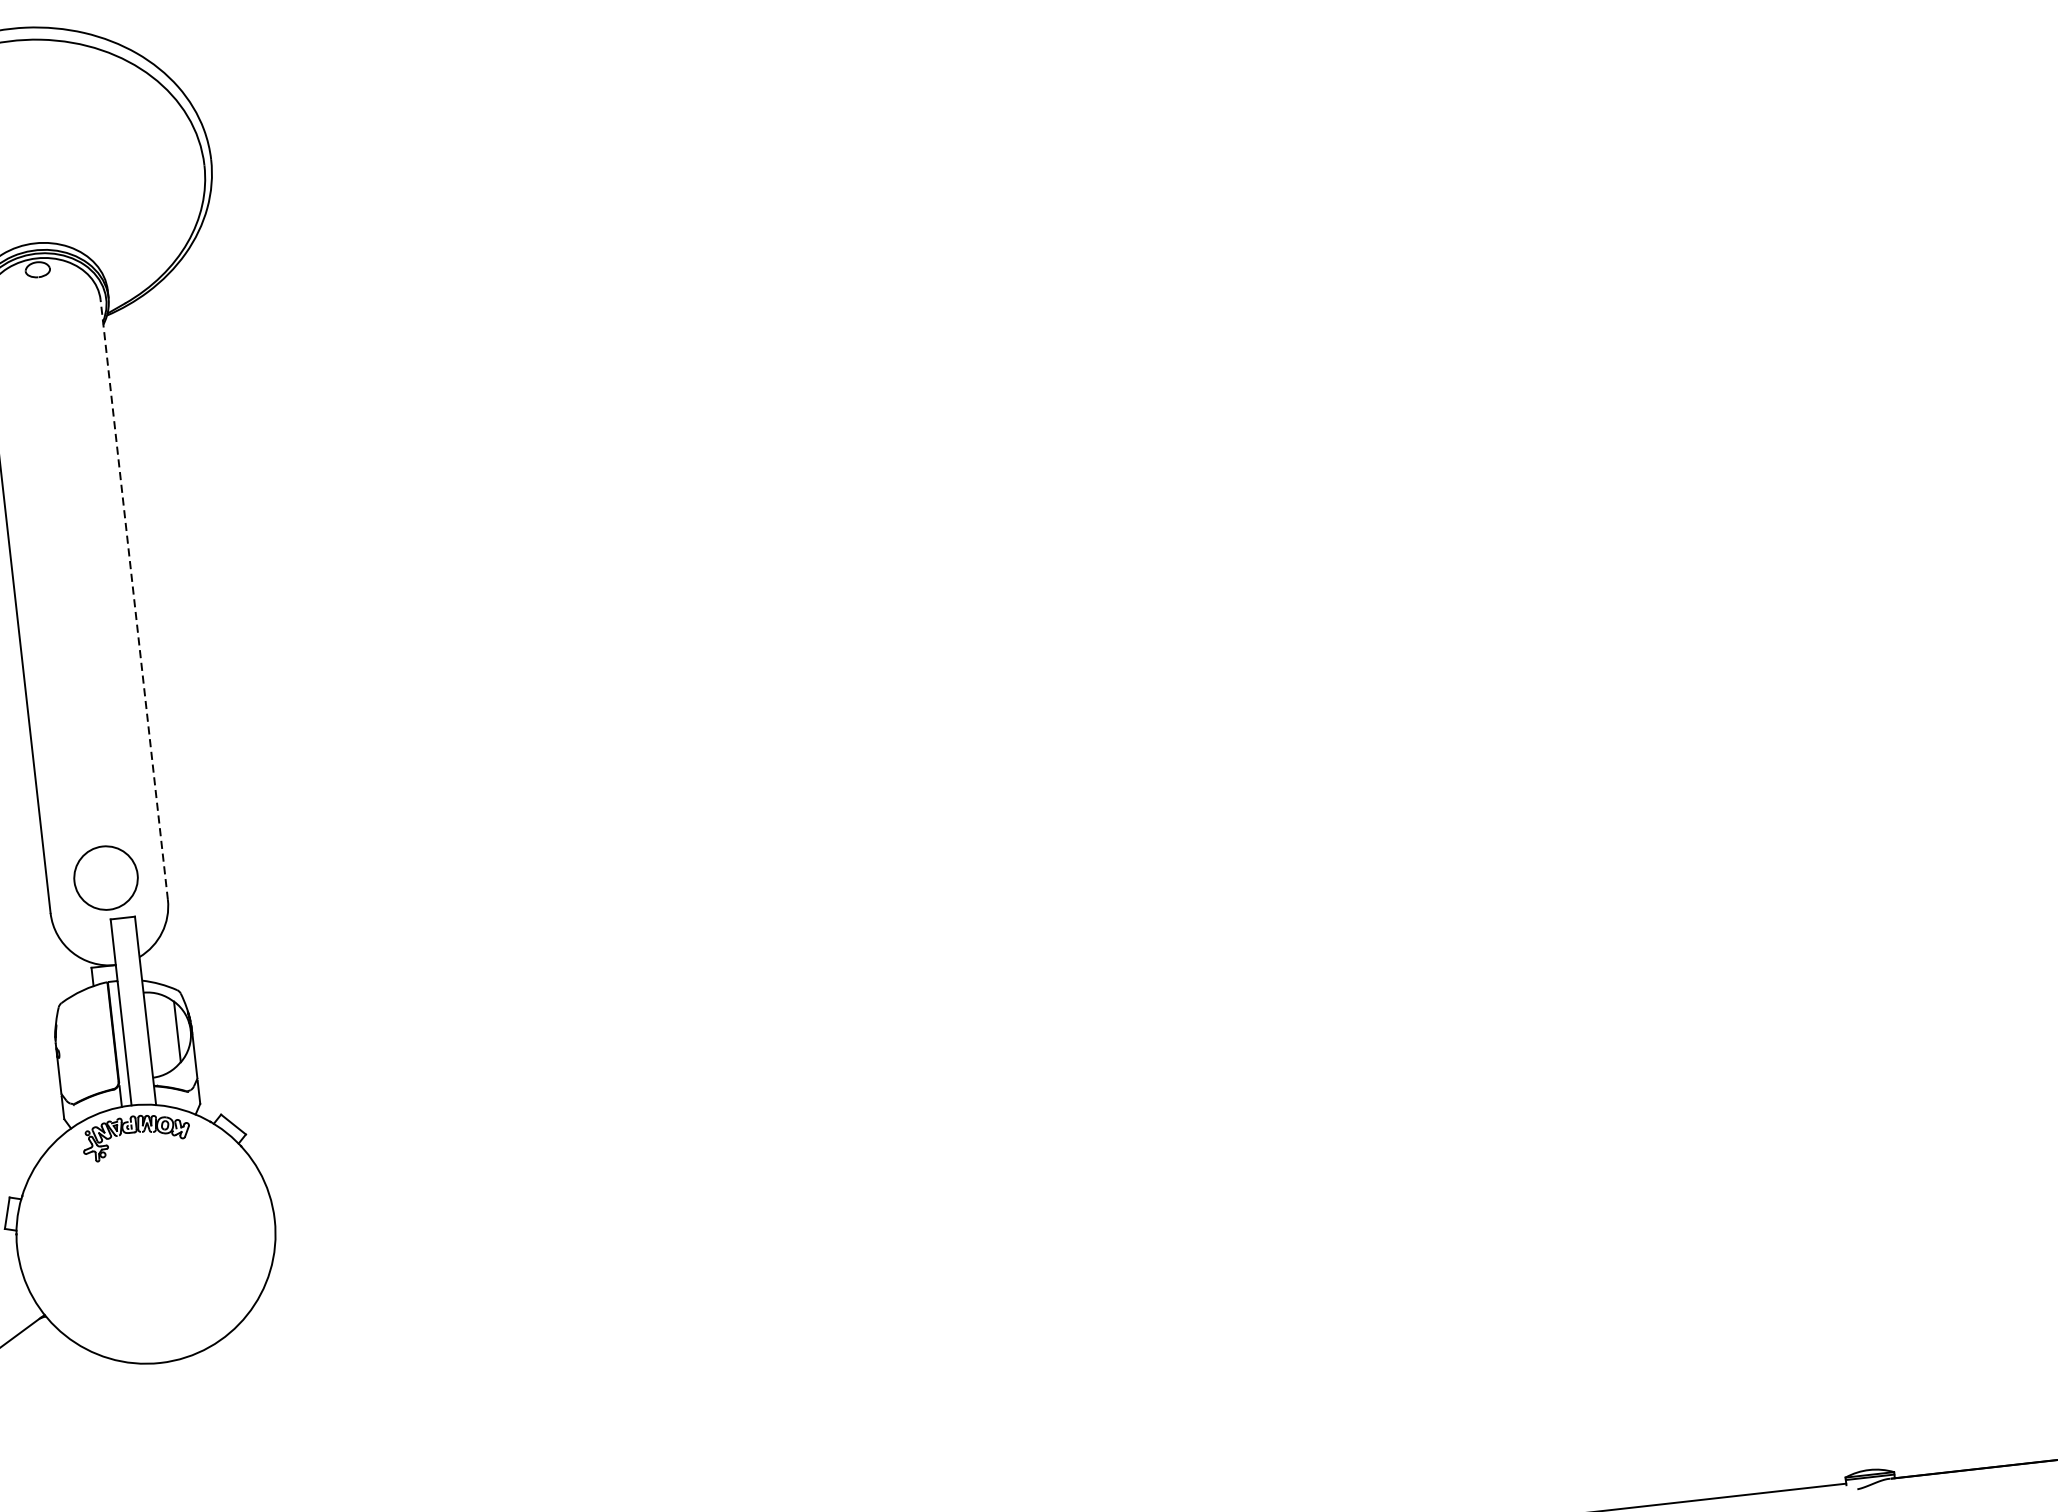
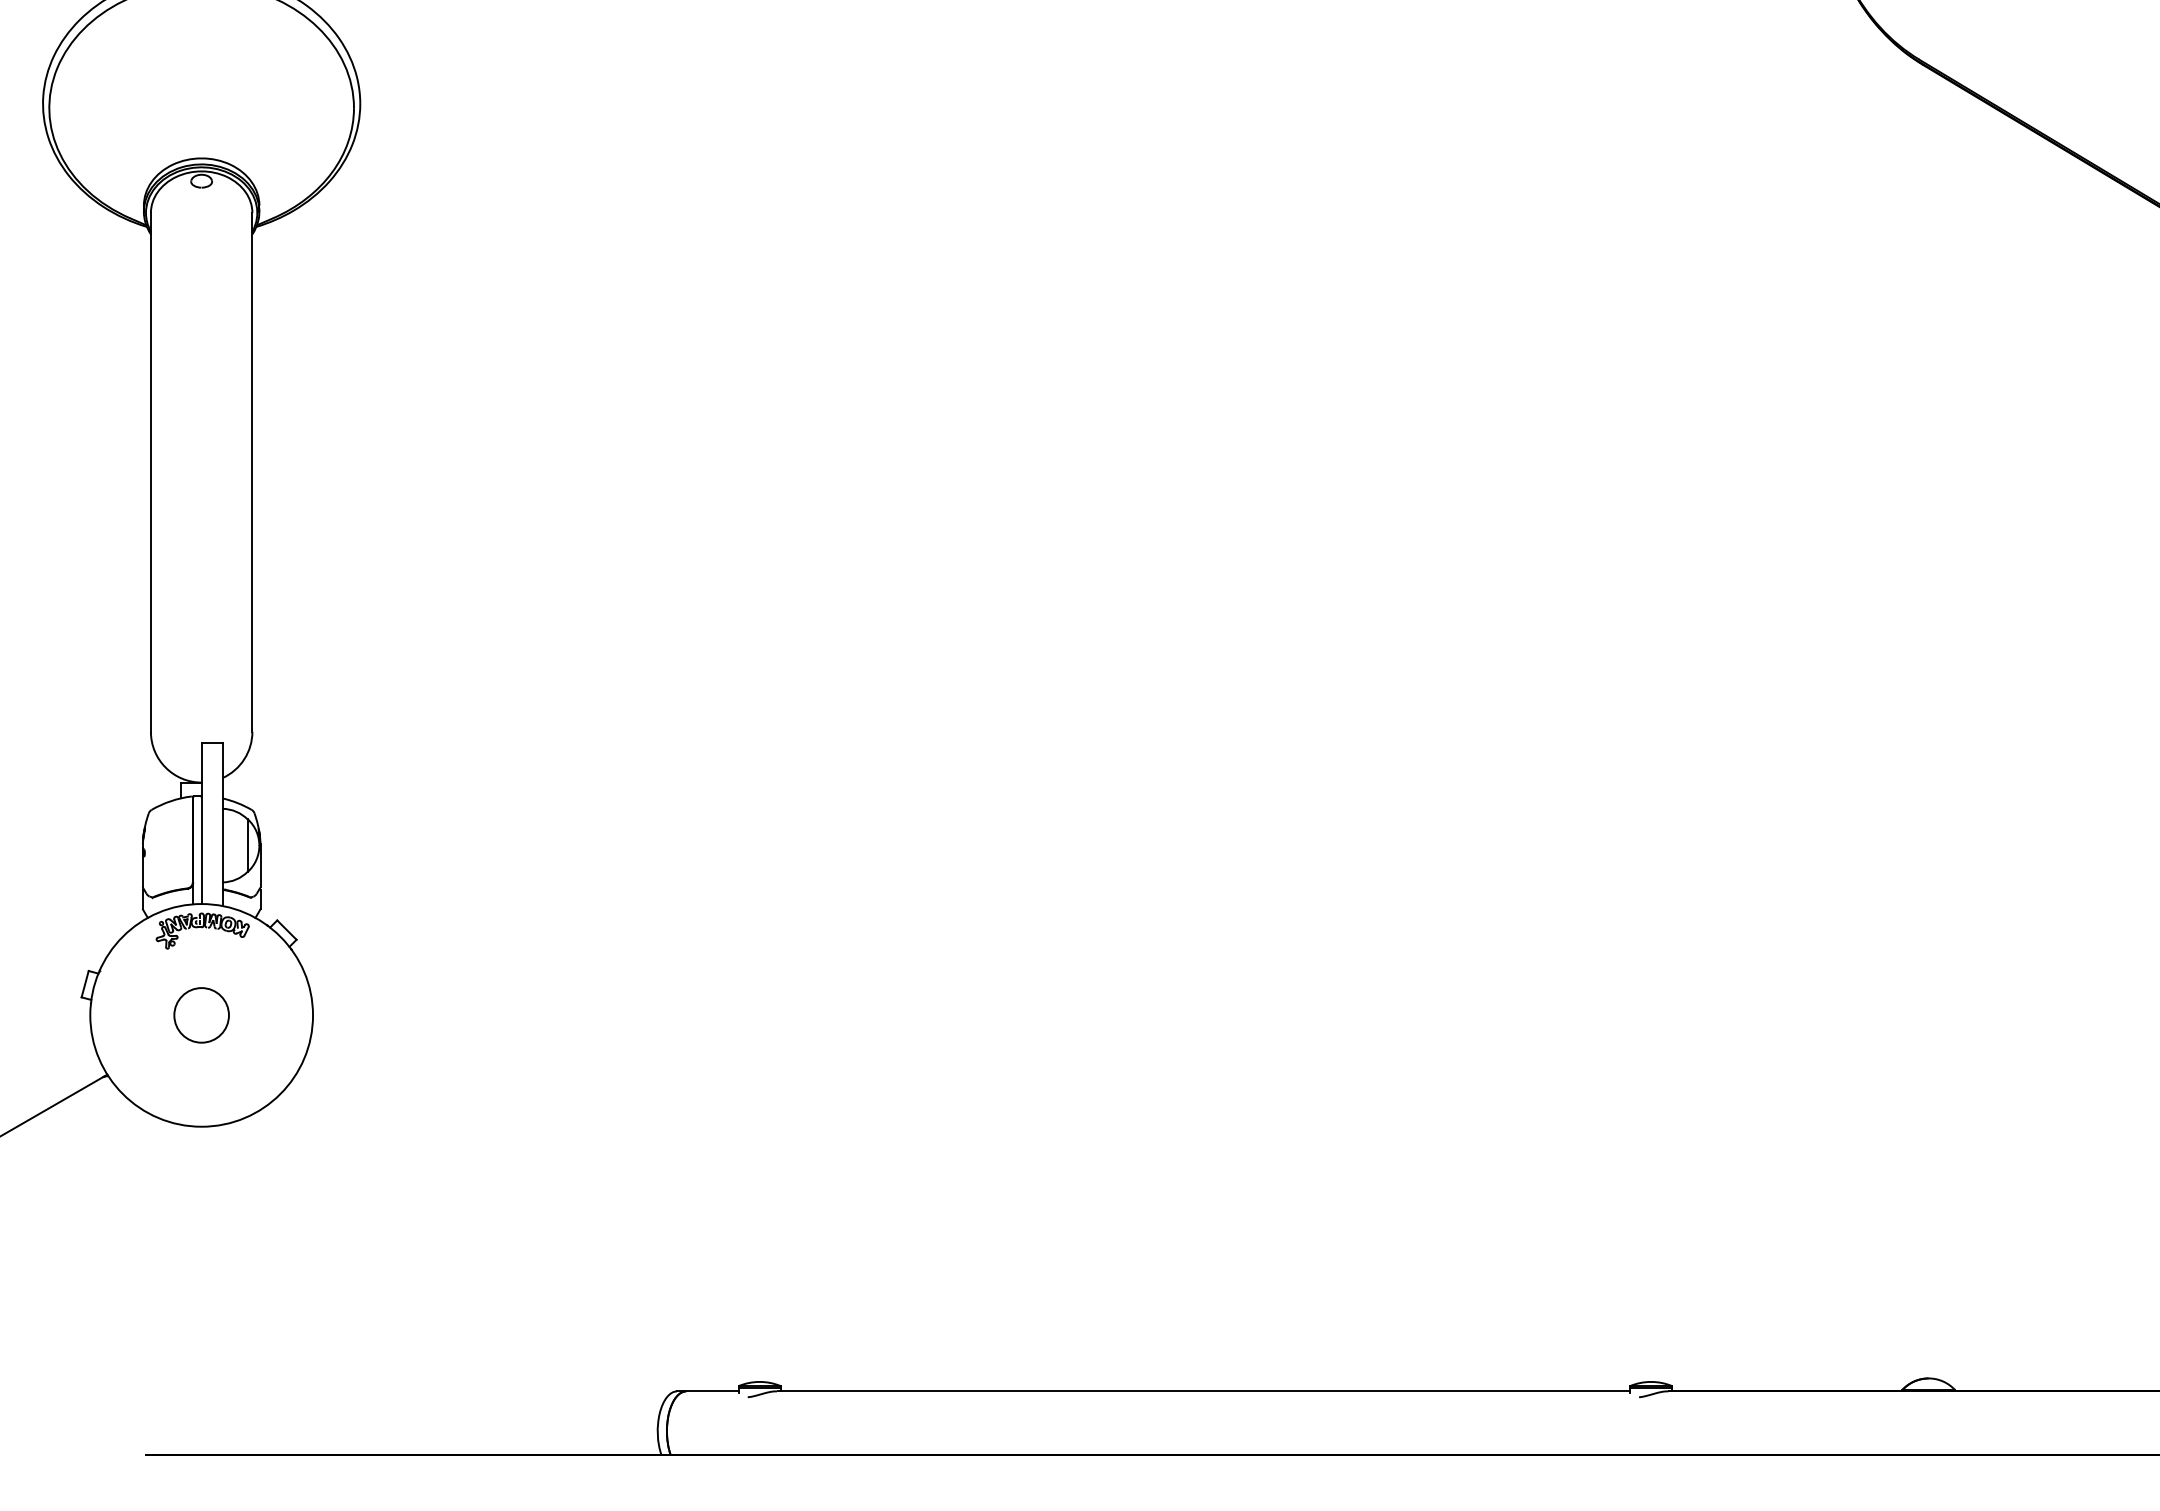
line: (134, 598) -> (252, 471), dashed -> solid
circle: (105, 878) -> (201, 1015), moved

